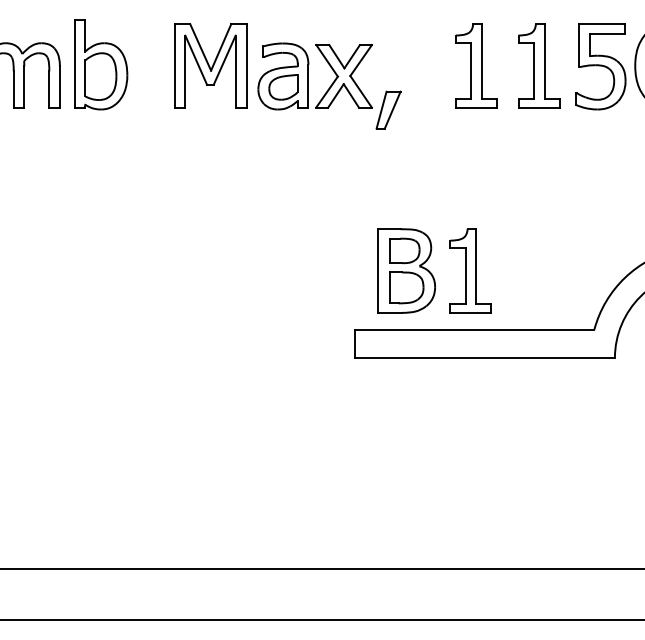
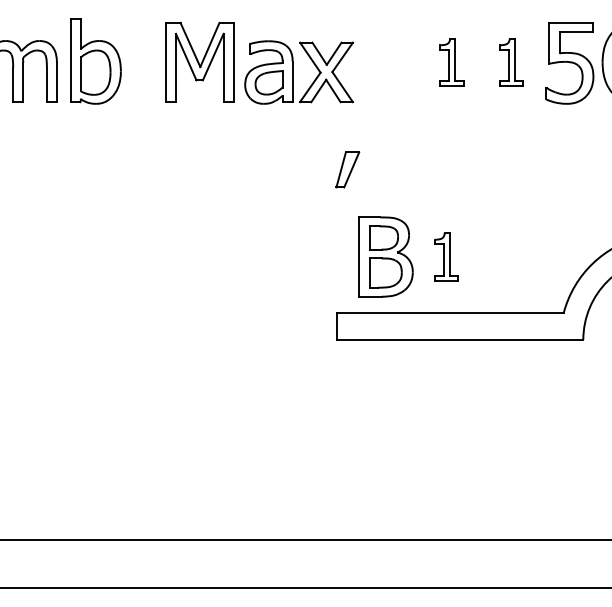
part: (476, 65) -> (452, 62), size x0.6
part: (539, 65) -> (511, 62), size x0.6
part: (388, 109) -> (347, 169), moved
part: (470, 270) -> (446, 256), size x0.6

